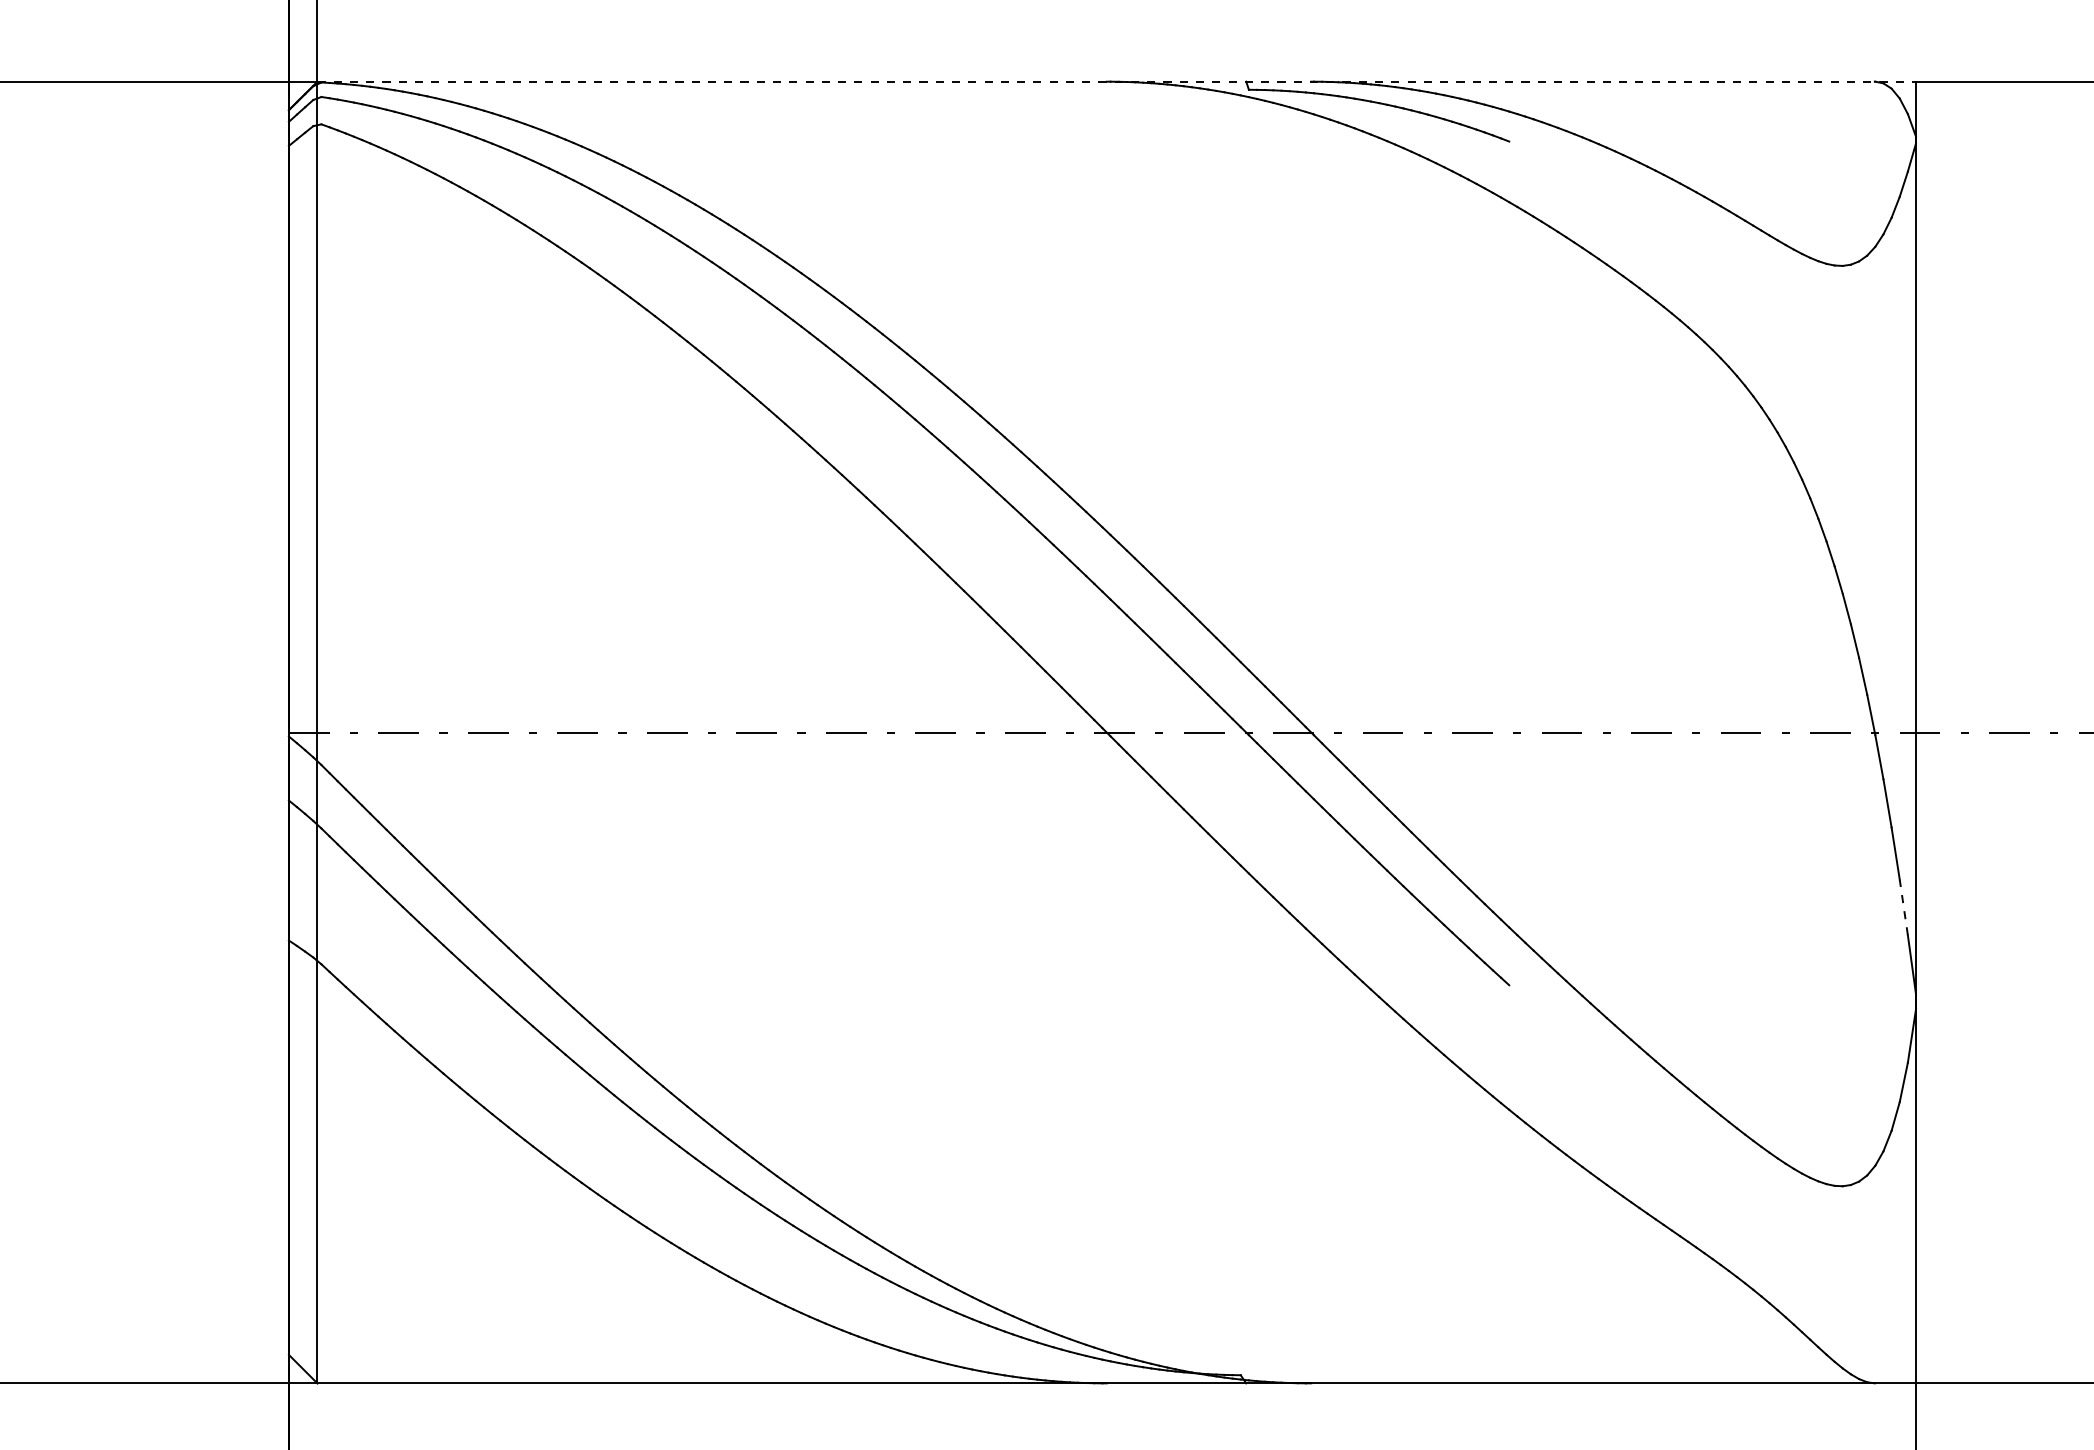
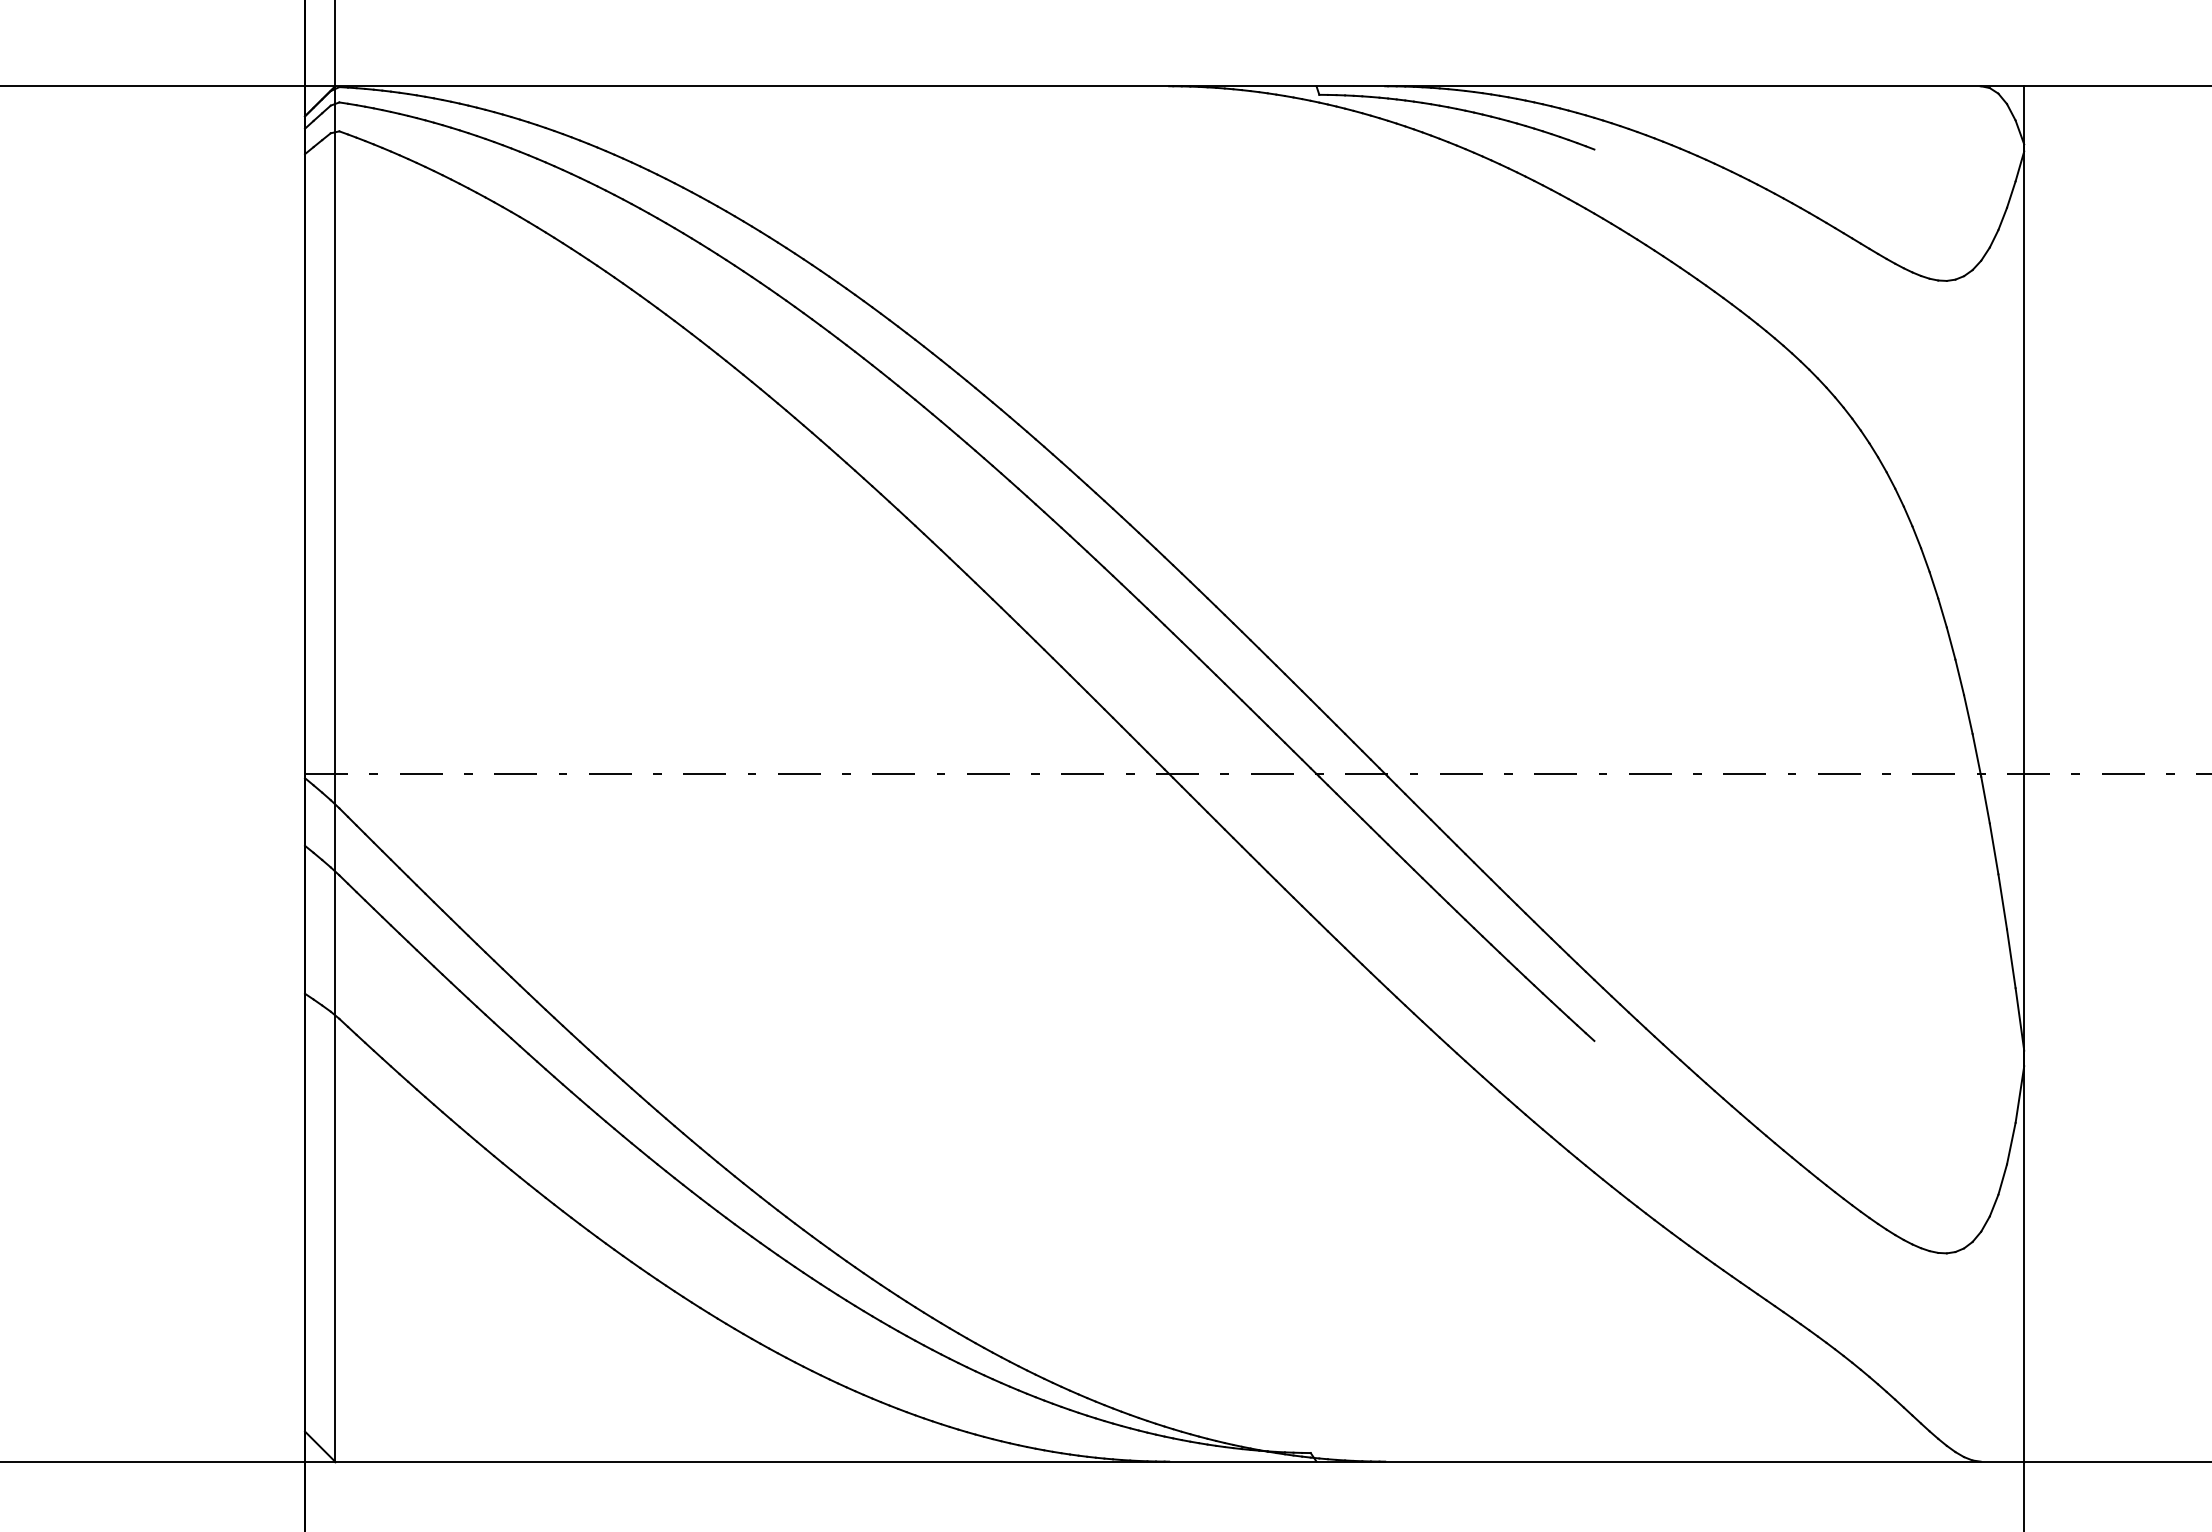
line: (1117, 81) -> (1180, 86), dashed -> solid
line: (1903, 906) -> (2010, 957), dashed -> solid

